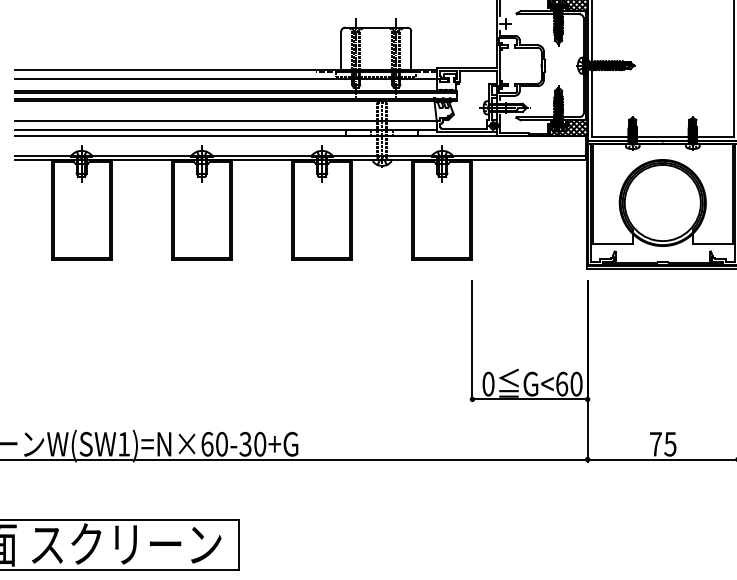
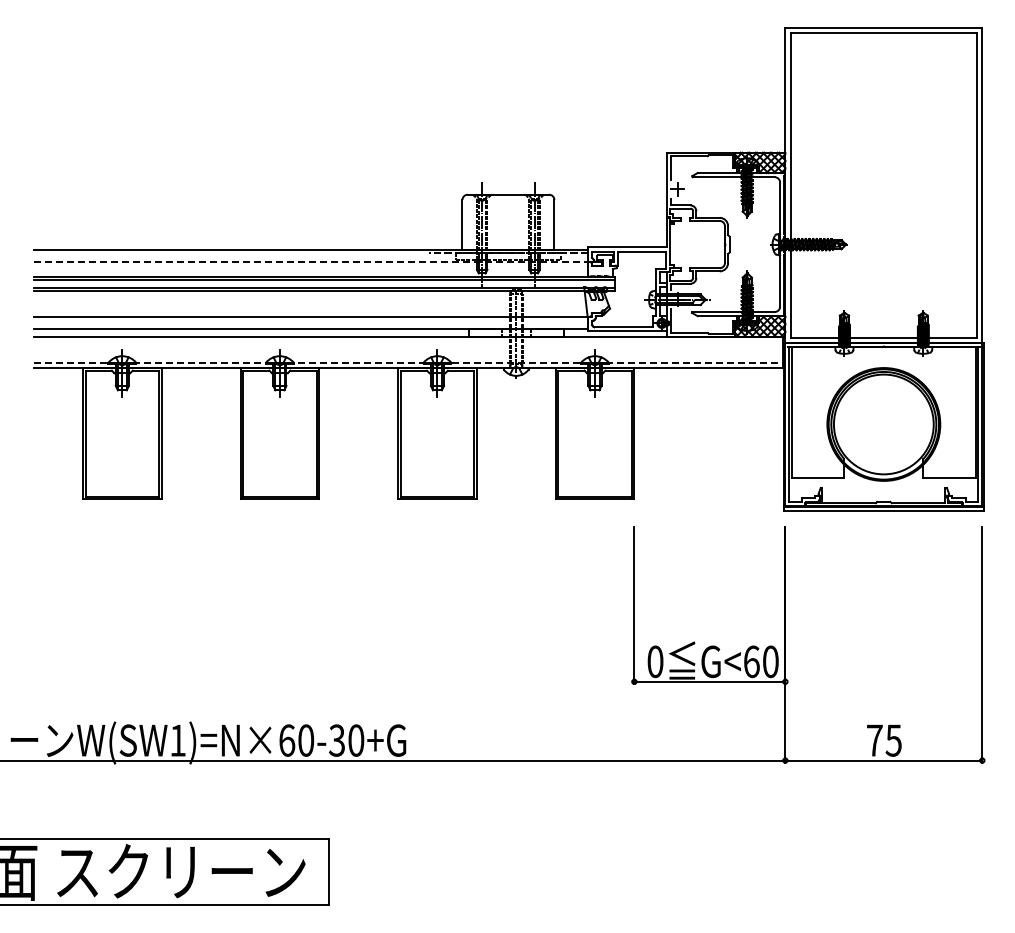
line: (226, 78) -> (311, 261), solid -> dashed
line: (300, 155) -> (409, 362), solid -> dashed

